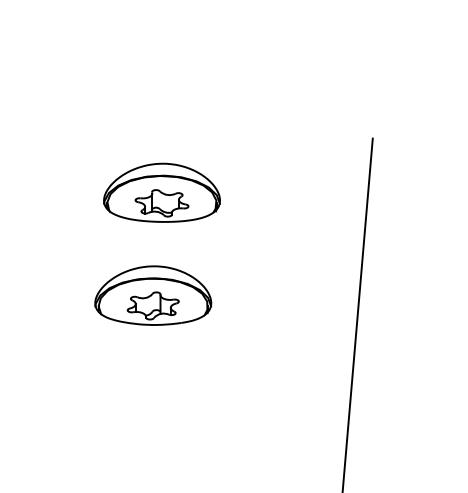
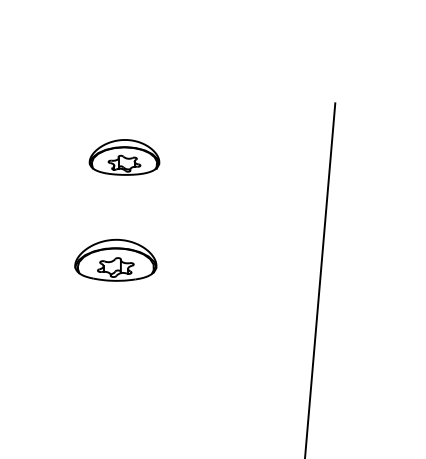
part: (161, 192) -> (124, 157), size x0.6
part: (153, 295) -> (116, 260), size x0.7

